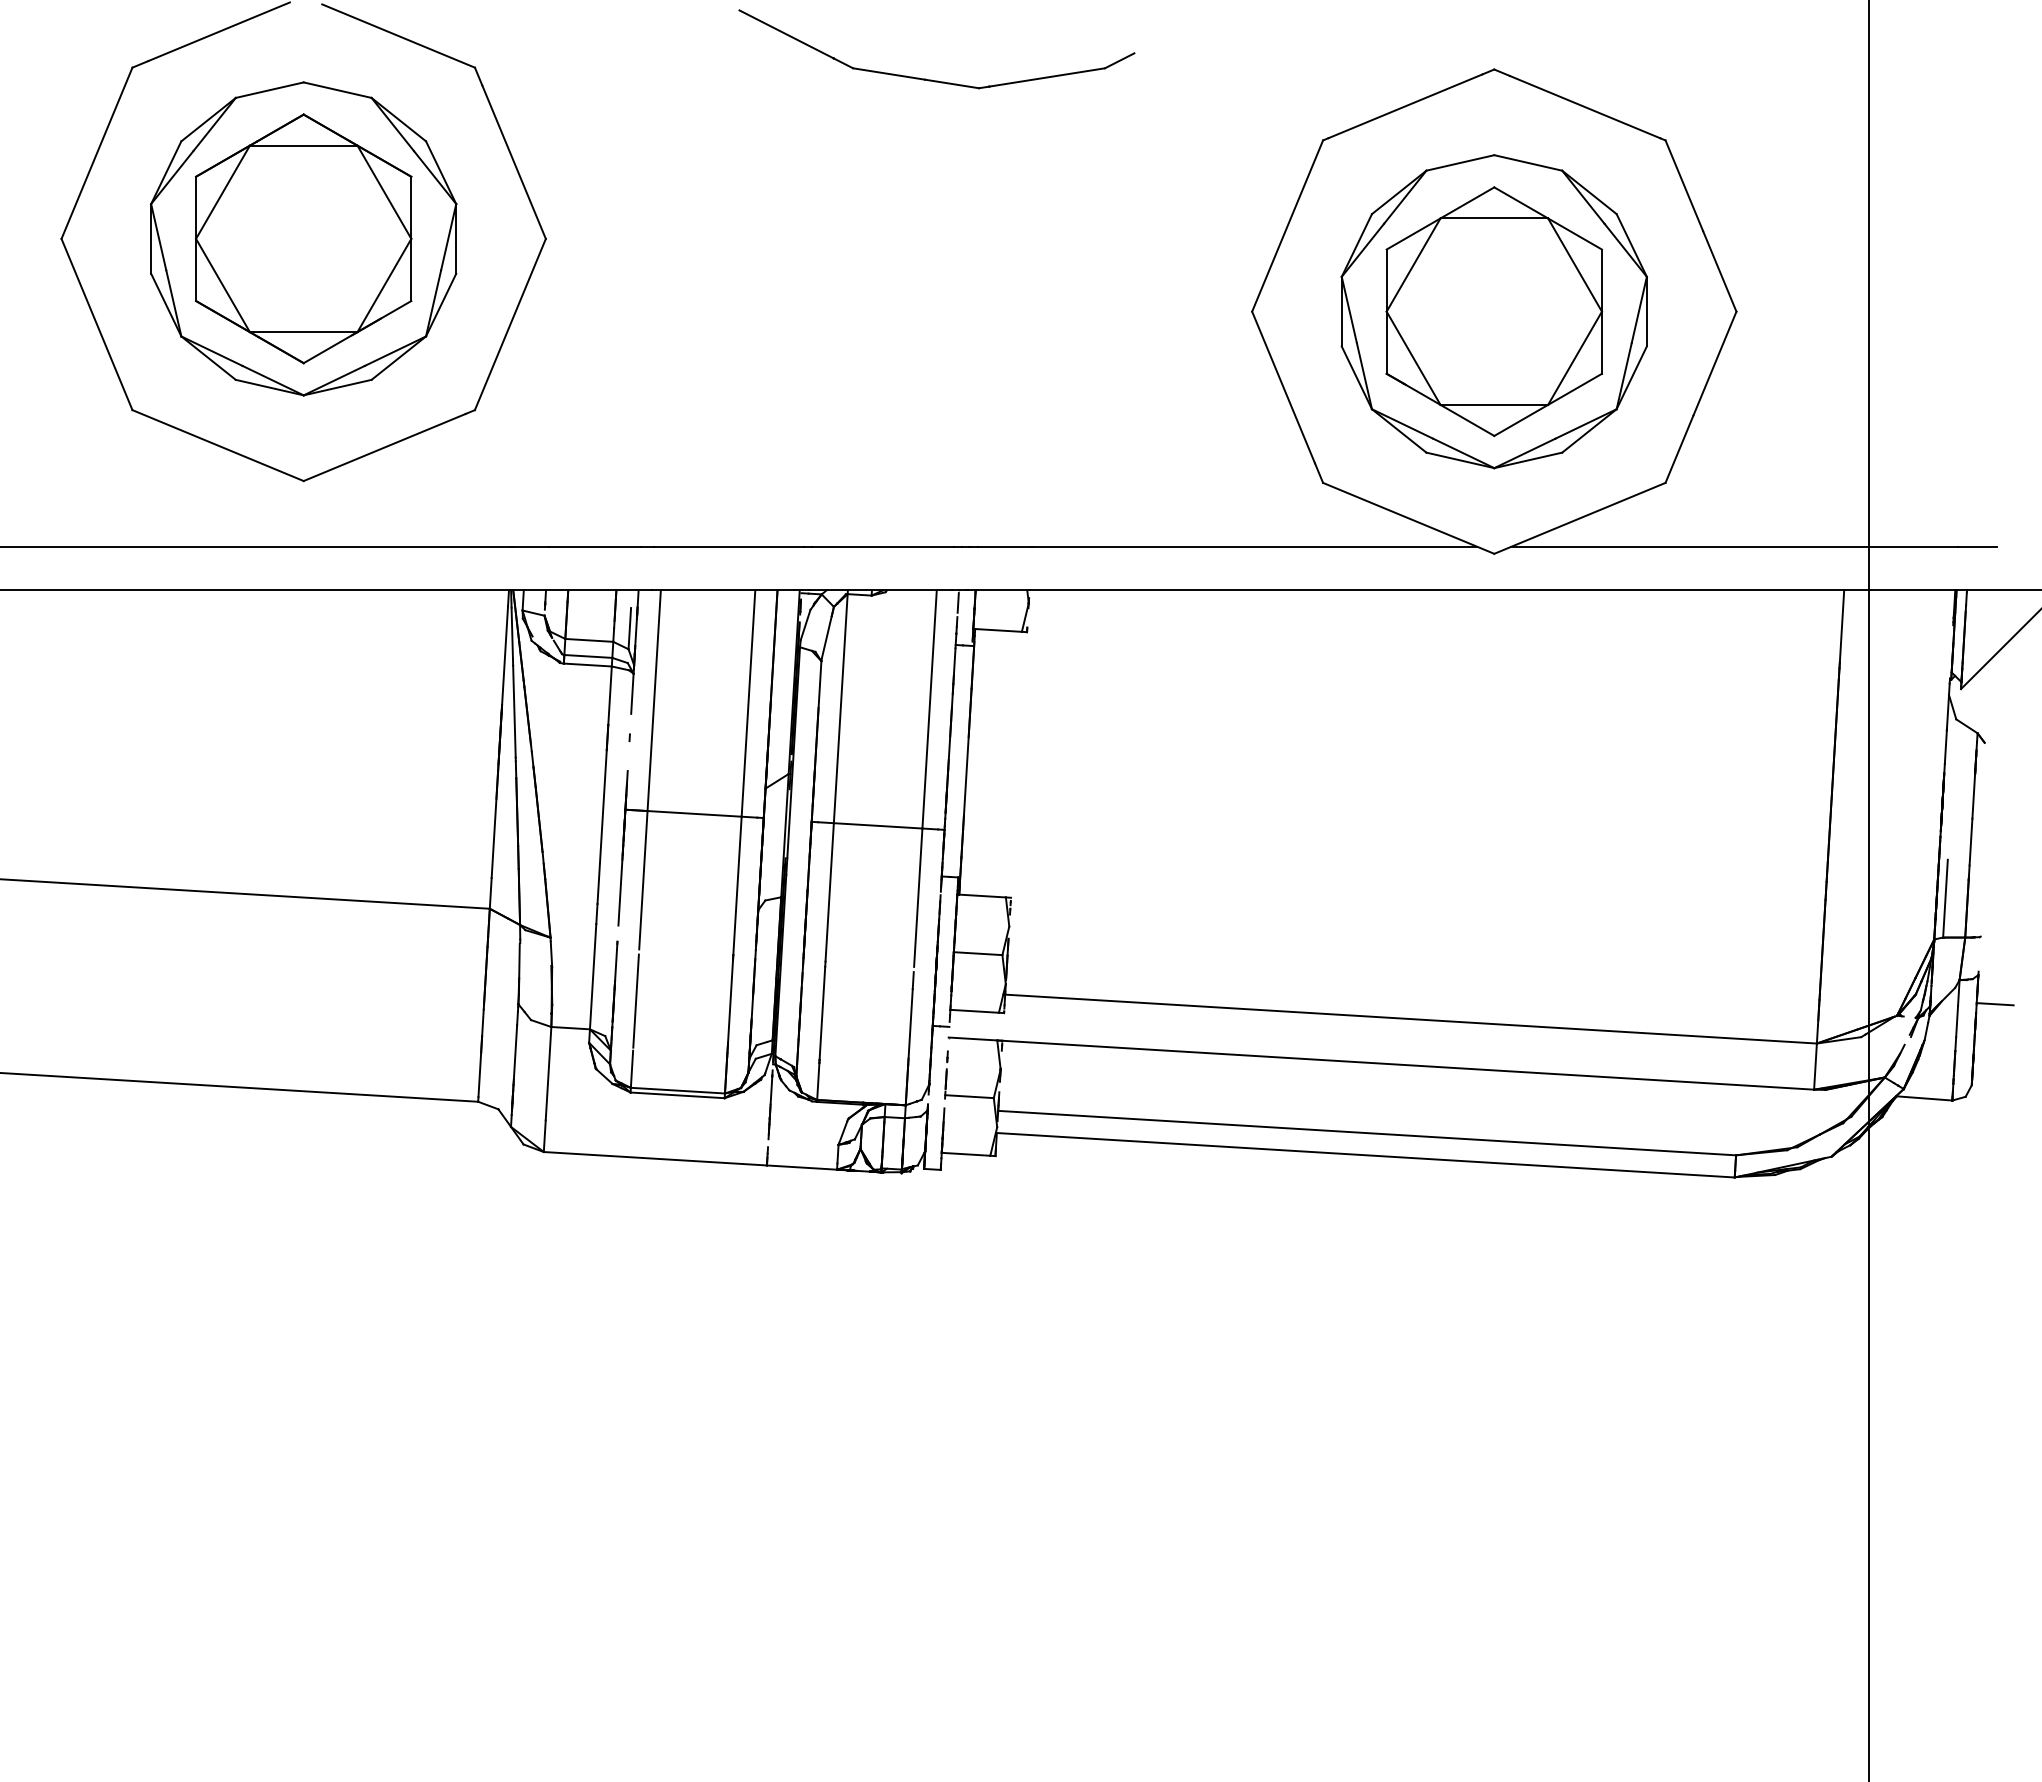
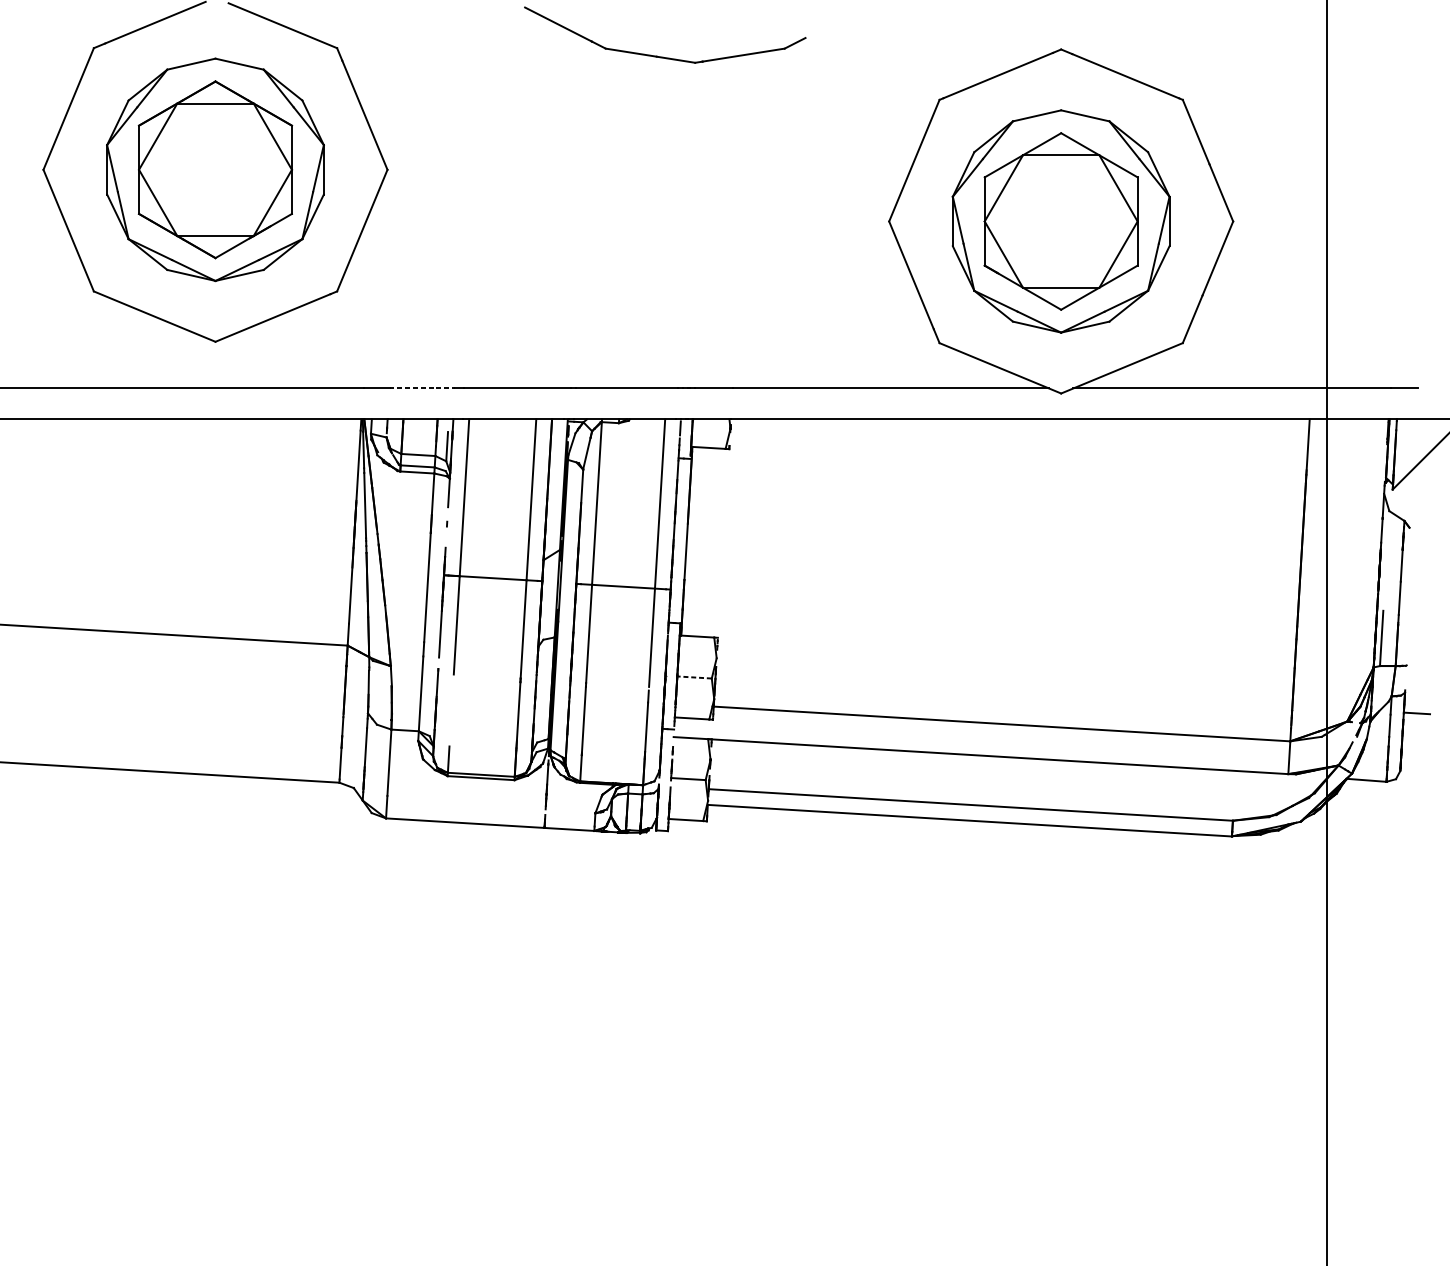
line: (595, 546) -> (422, 388), solid -> dashed
line: (977, 953) -> (694, 677), solid -> dashed
line: (635, 1000) -> (451, 710), removed

